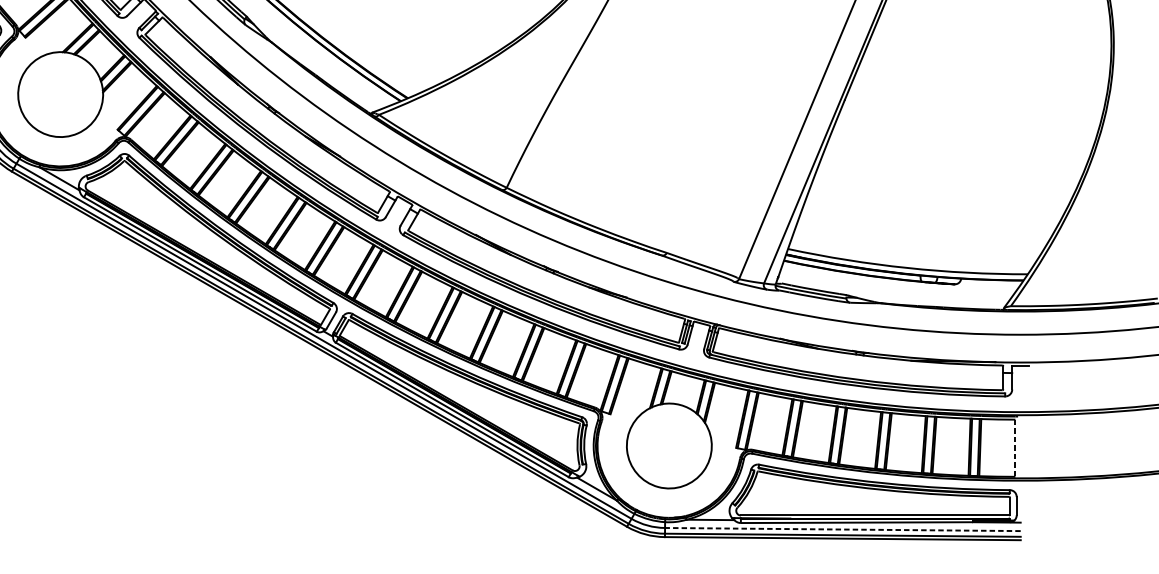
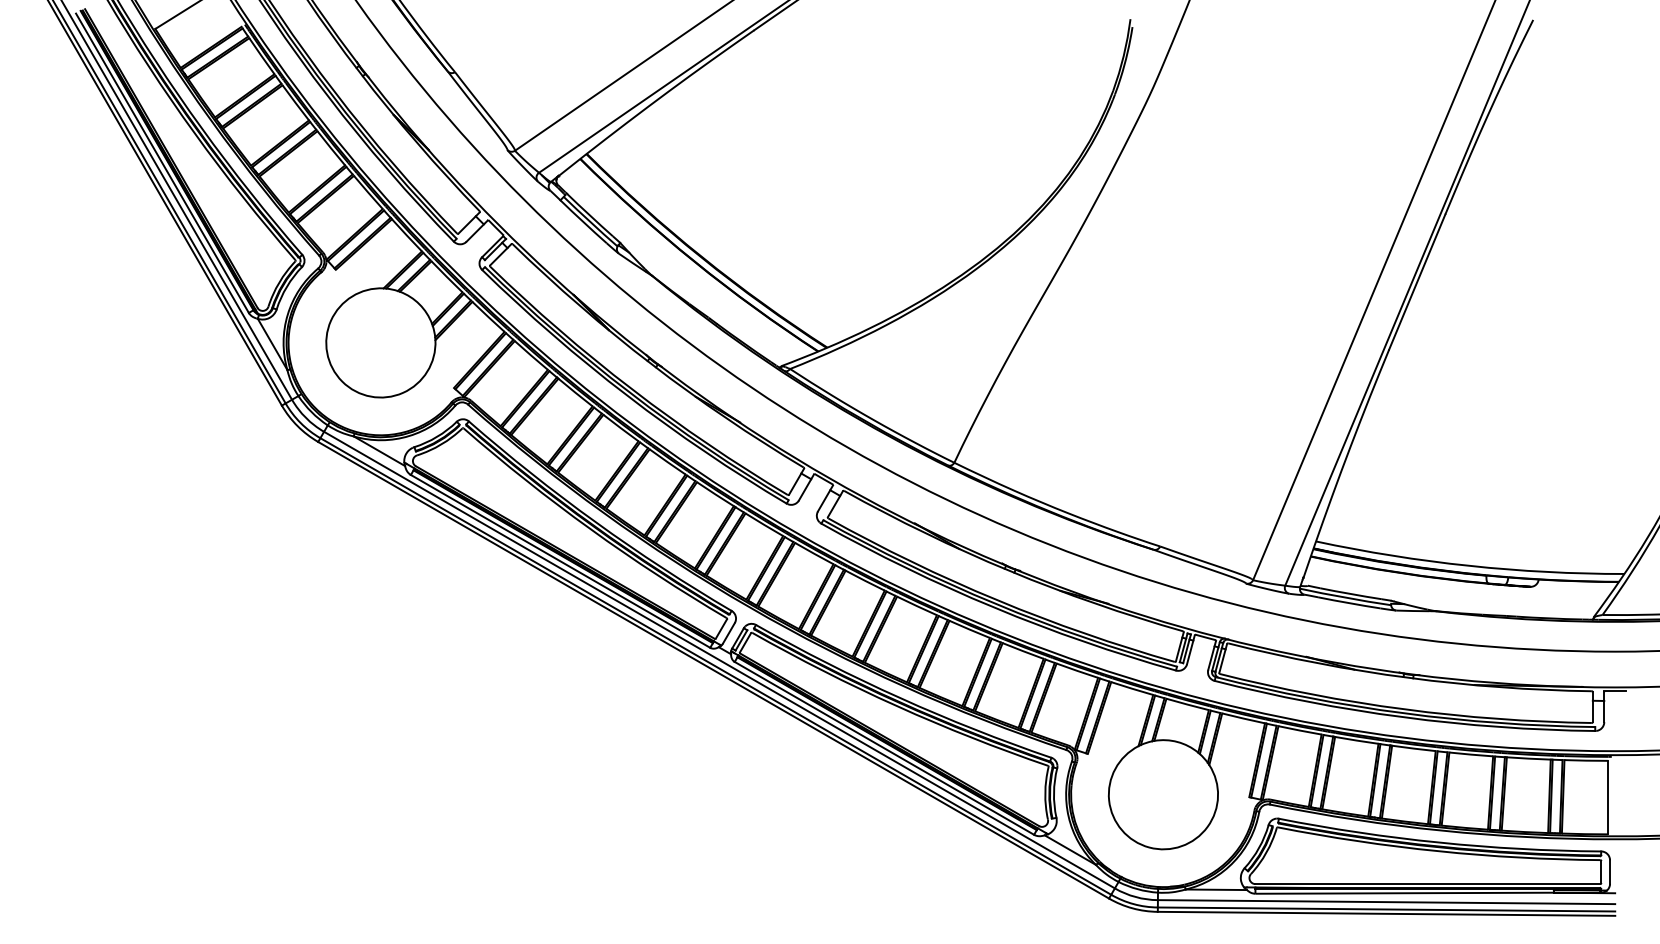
line: (1015, 448) -> (1608, 797), dashed -> solid
line: (842, 529) -> (1386, 902), dashed -> solid

